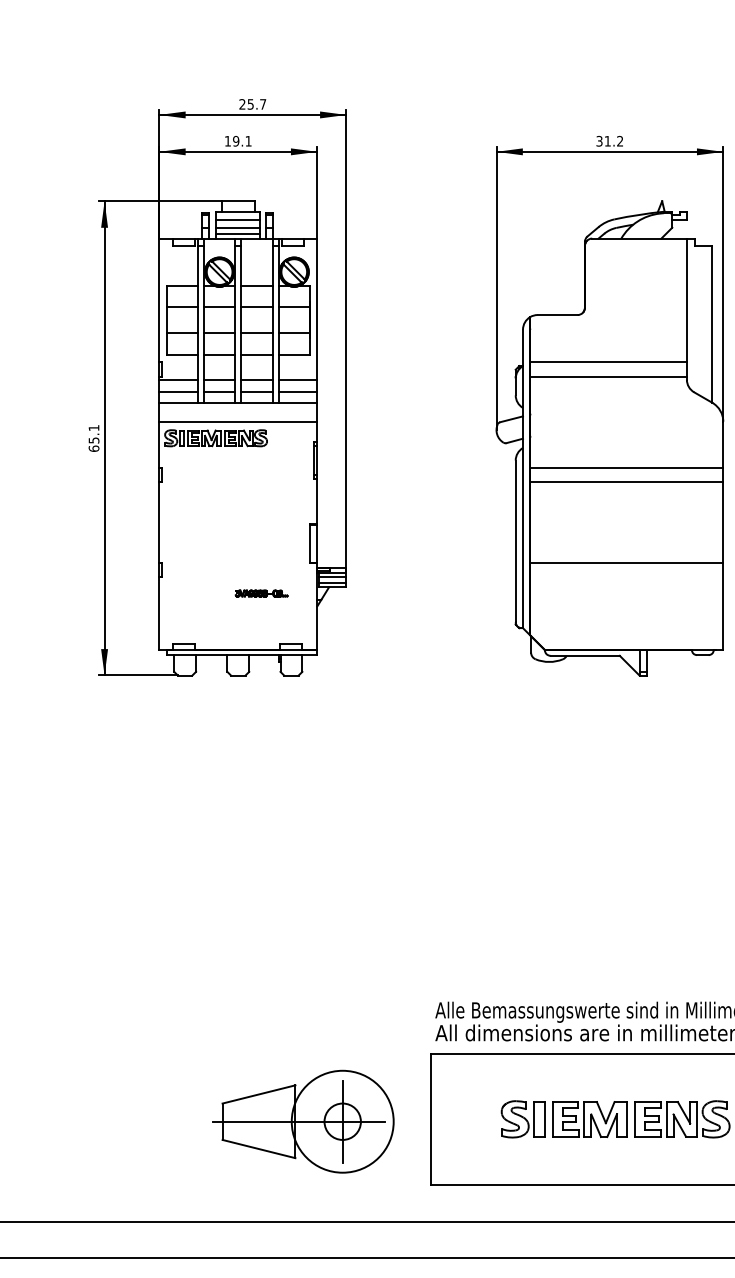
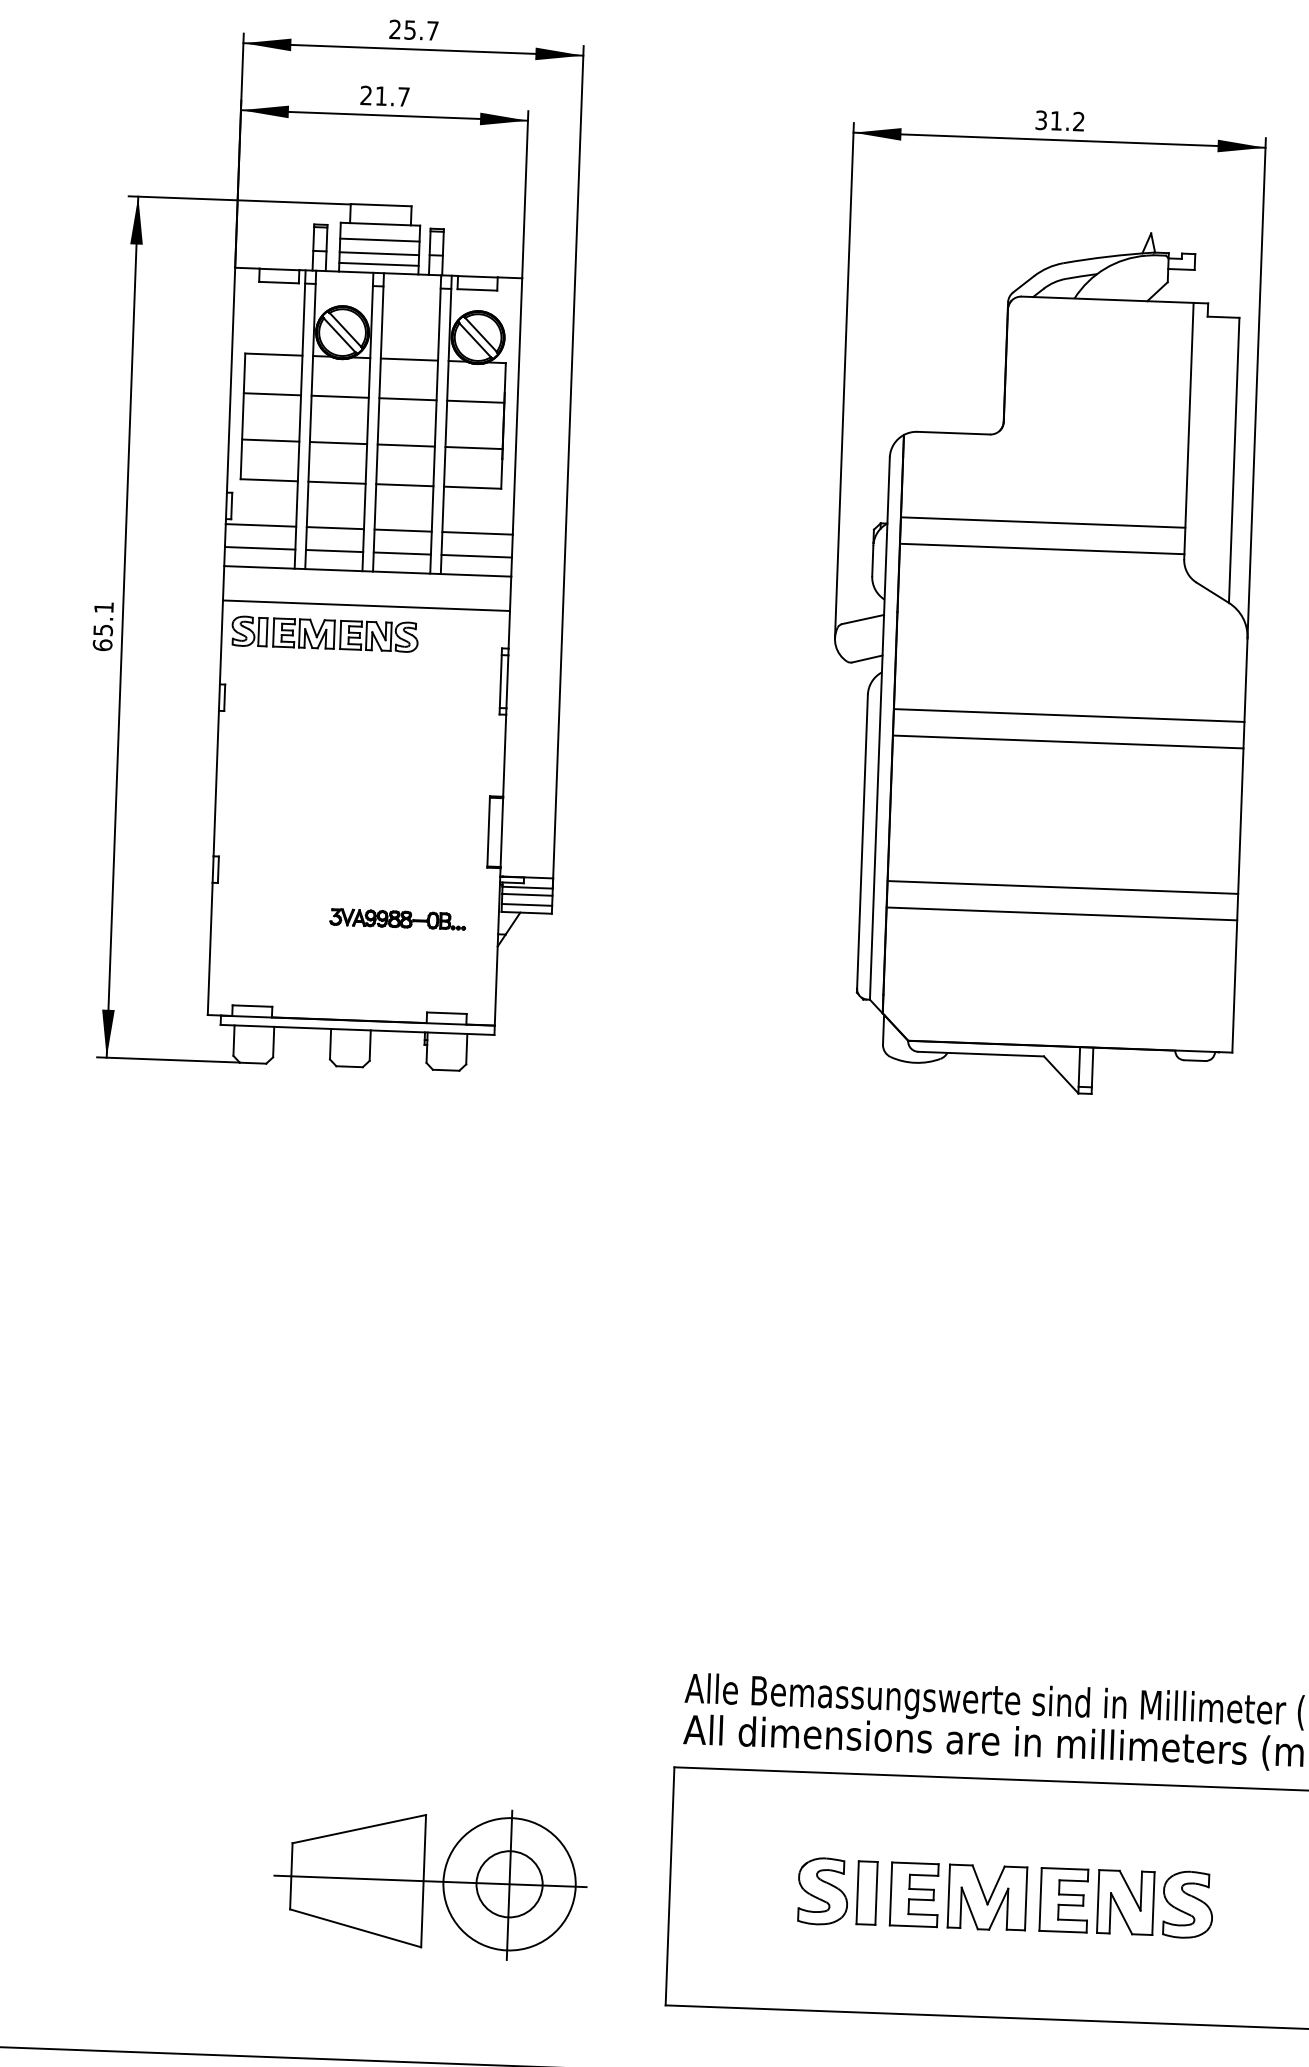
text: (237, 140) -> (383, 94), 19.1 -> 21.7
line: (626, 577) -> (1061, 914), added
part: (261, 593) -> (397, 919), size x1.43
circle: (342, 1121) -> (509, 1883), size x0.71

